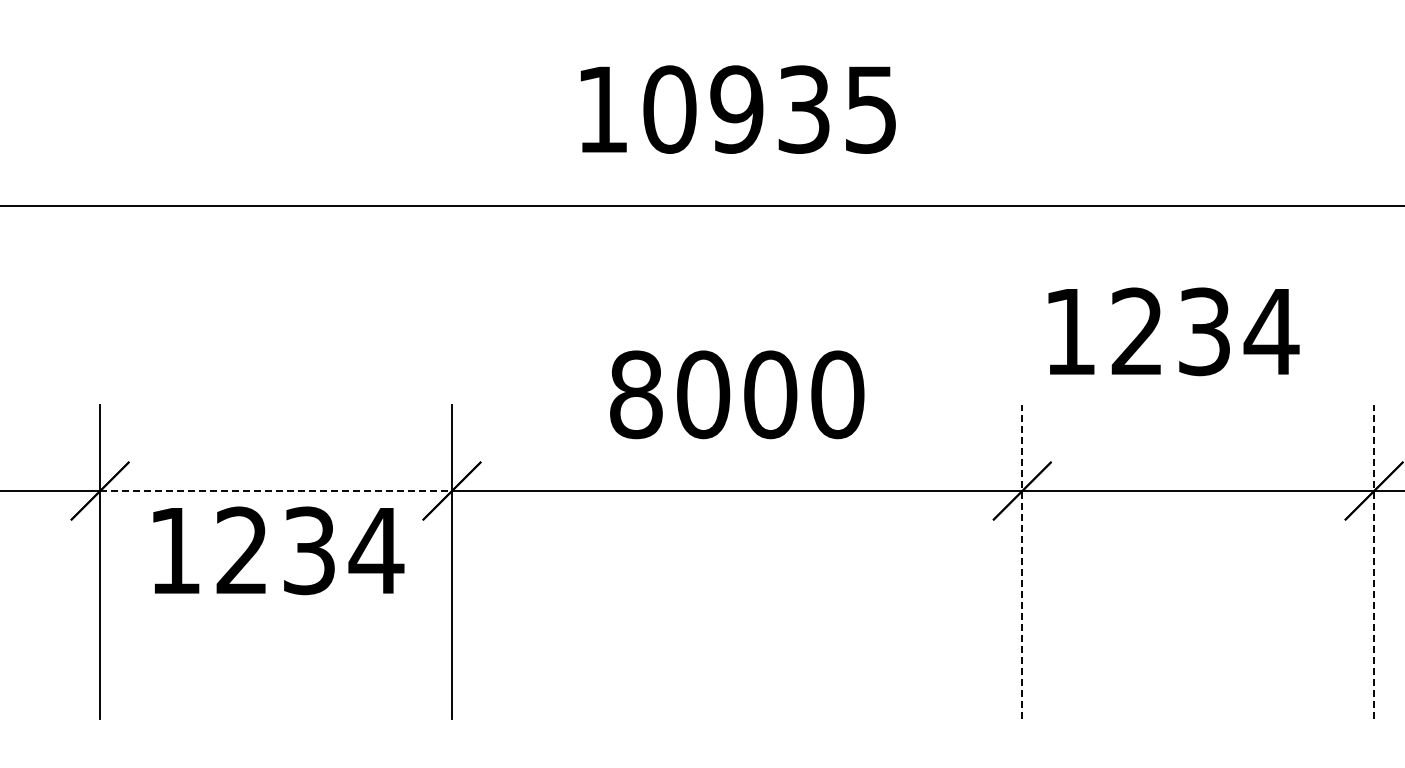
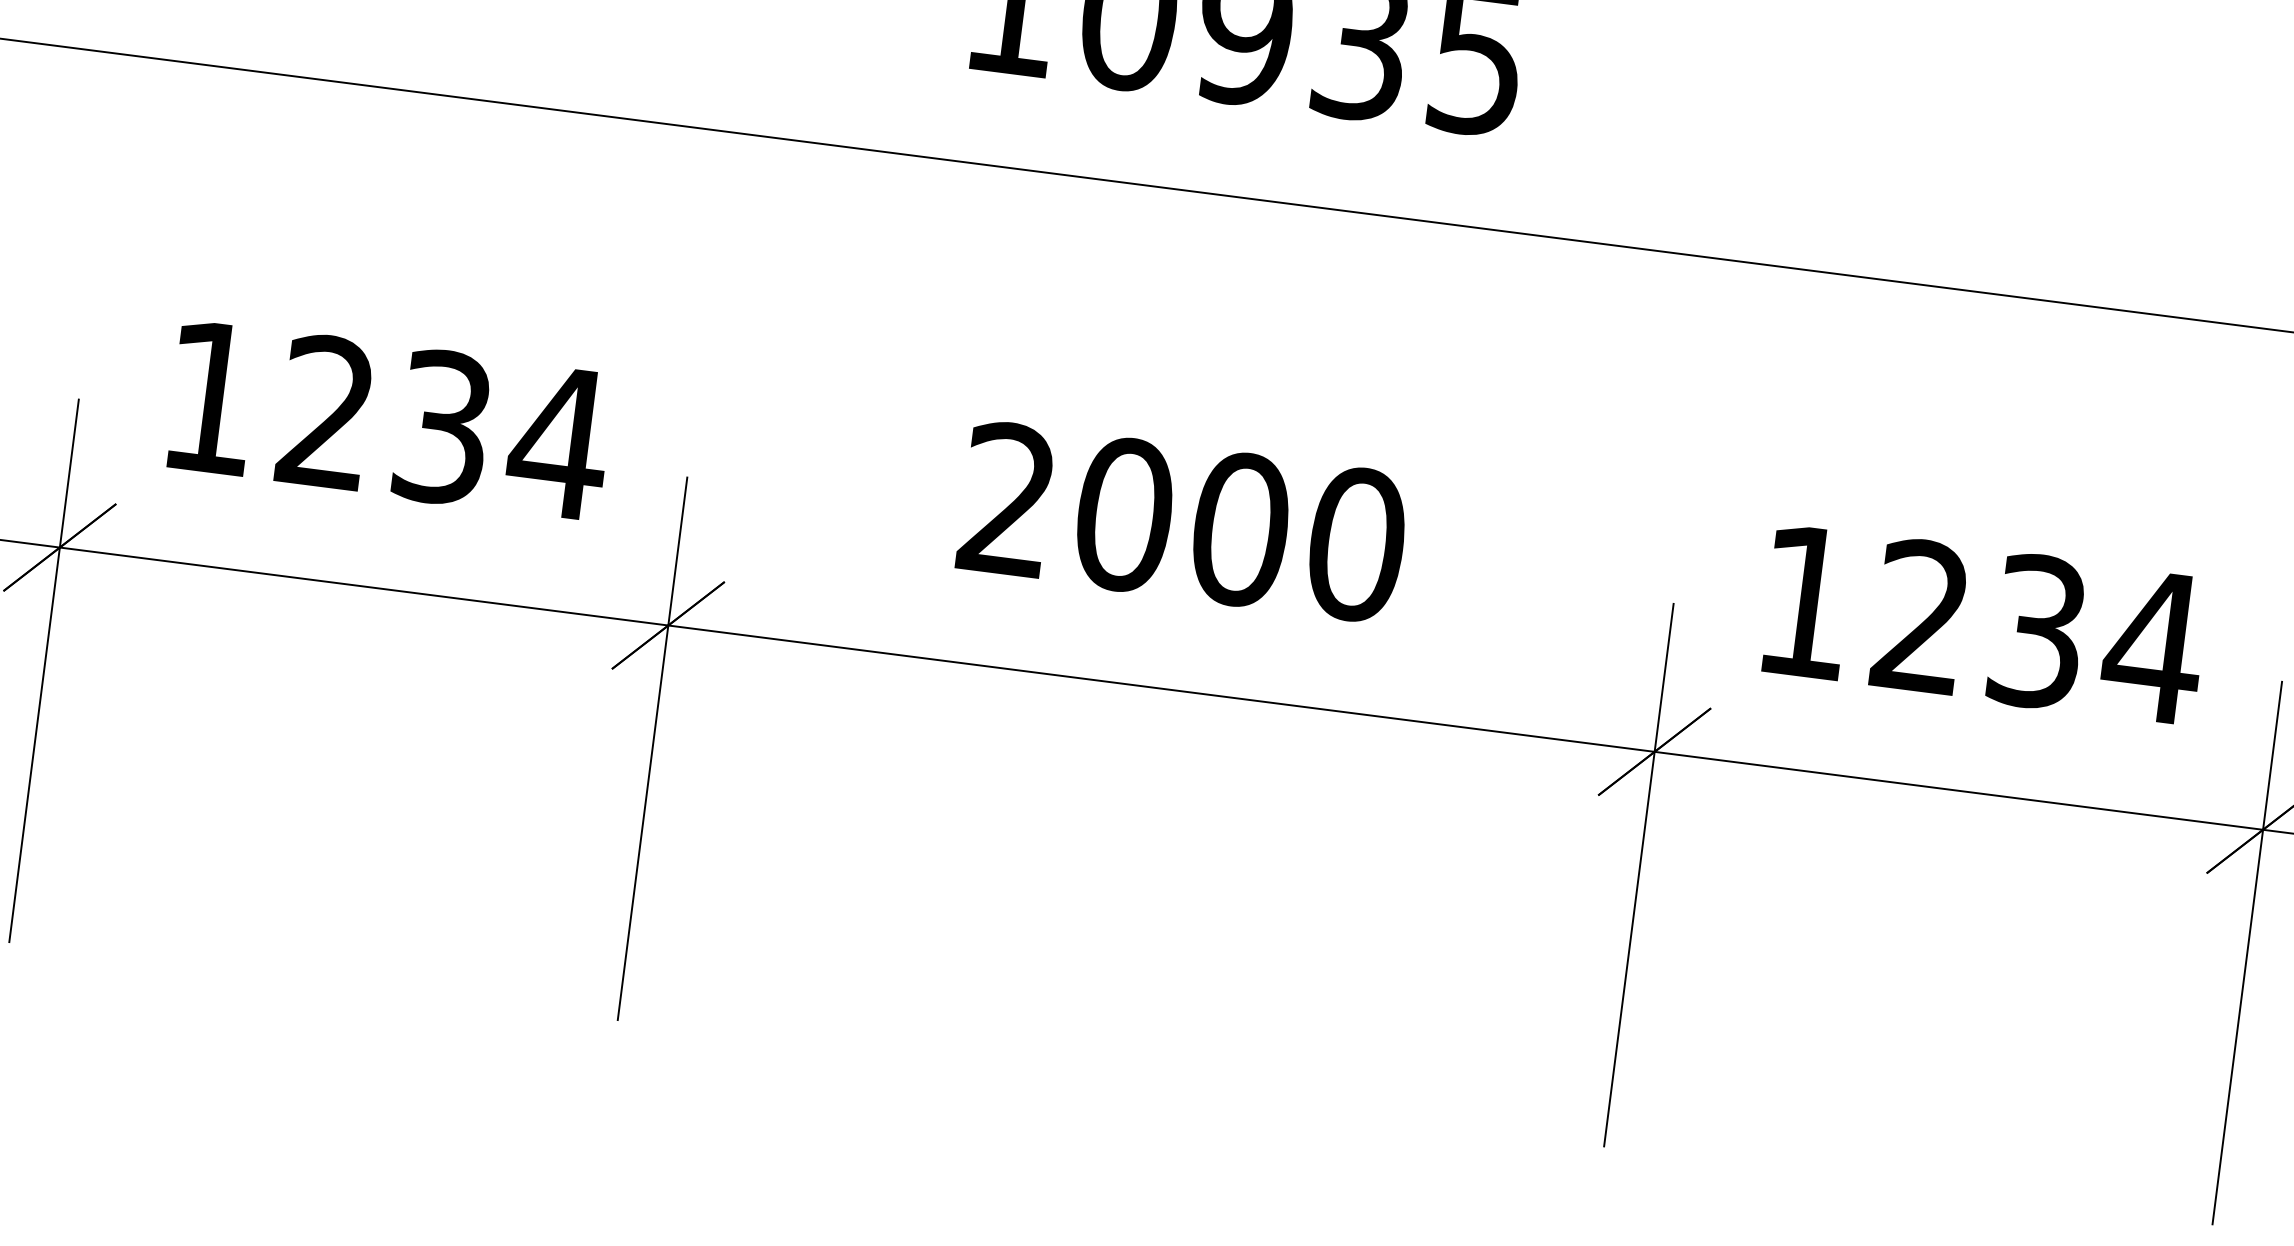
text: (1173, 331) -> (1984, 624), moved
text: (636, 394) -> (1008, 499), 8000 -> 2000
line: (276, 491) -> (364, 587), dashed -> solid
text: (278, 550) -> (389, 420), moved
line: (1022, 562) -> (1639, 875), dashed -> solid
line: (1374, 562) -> (2247, 953), dashed -> solid

